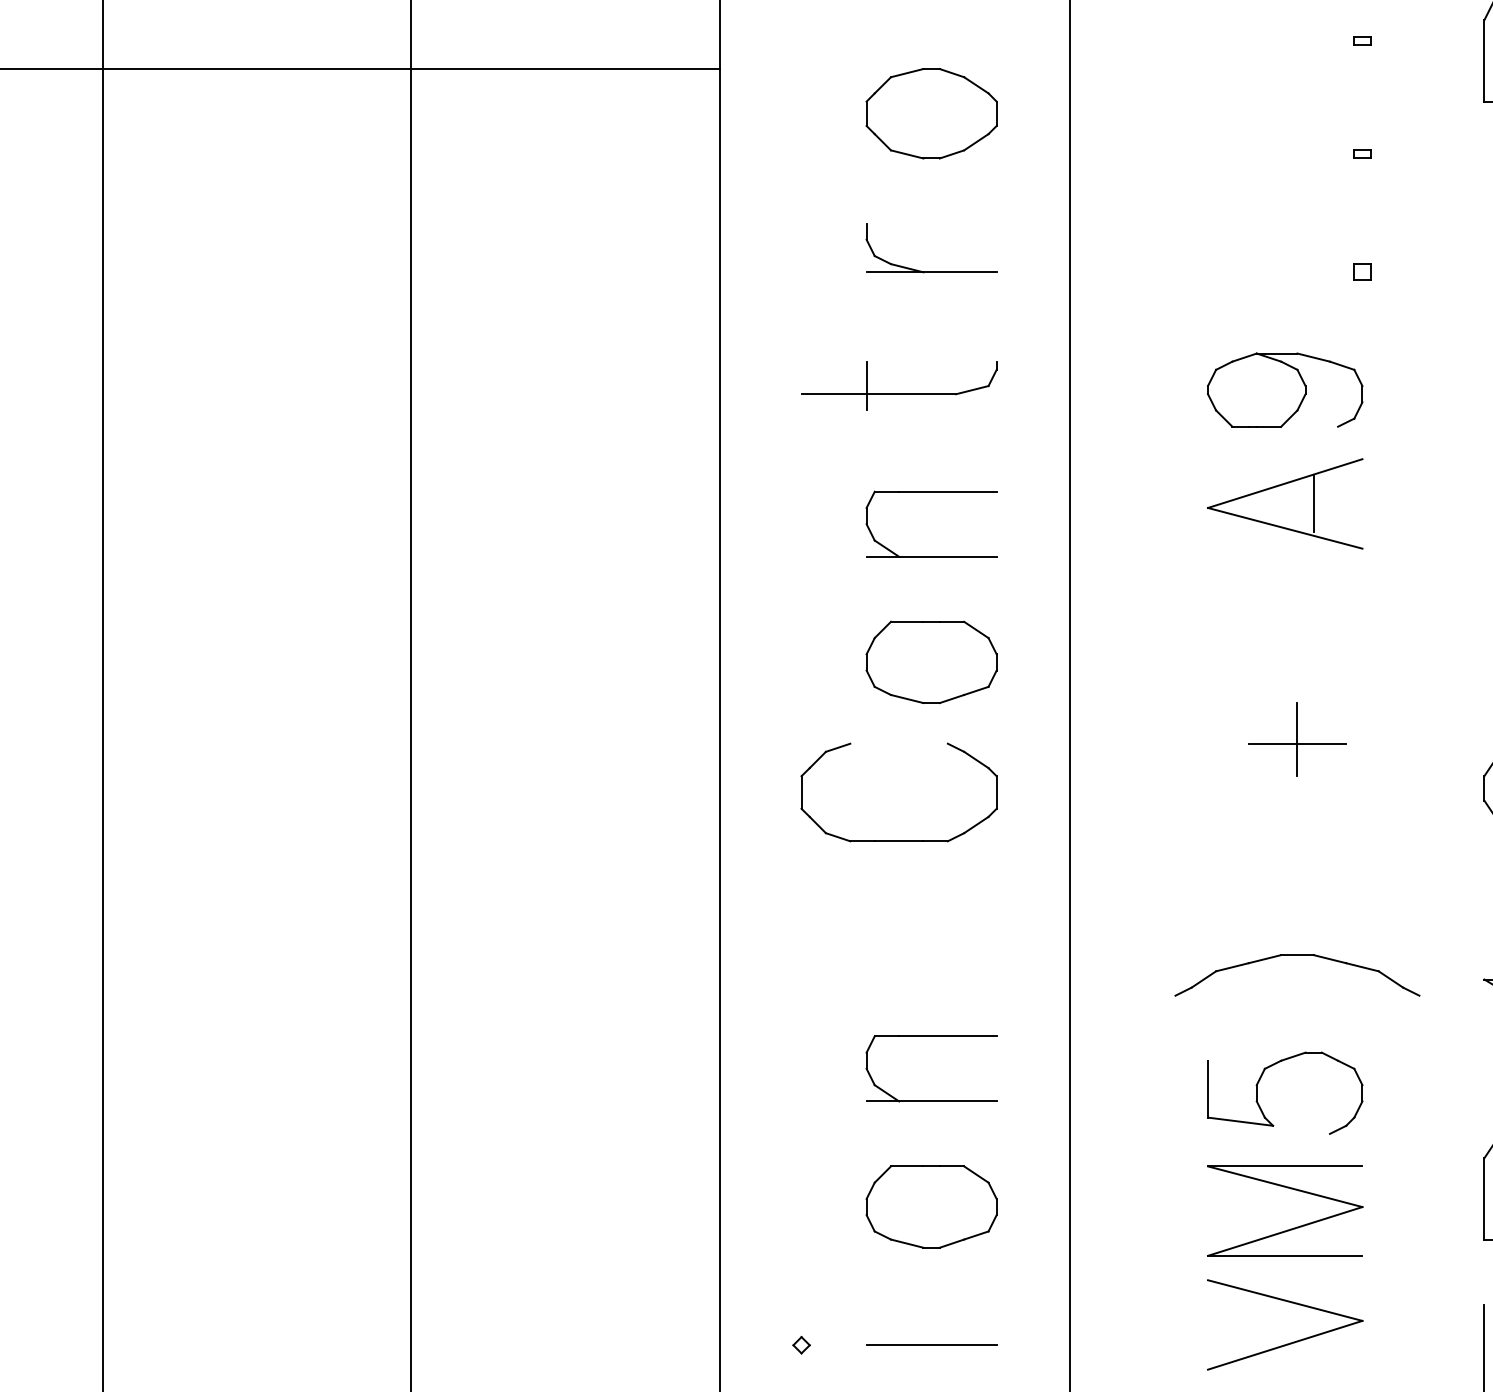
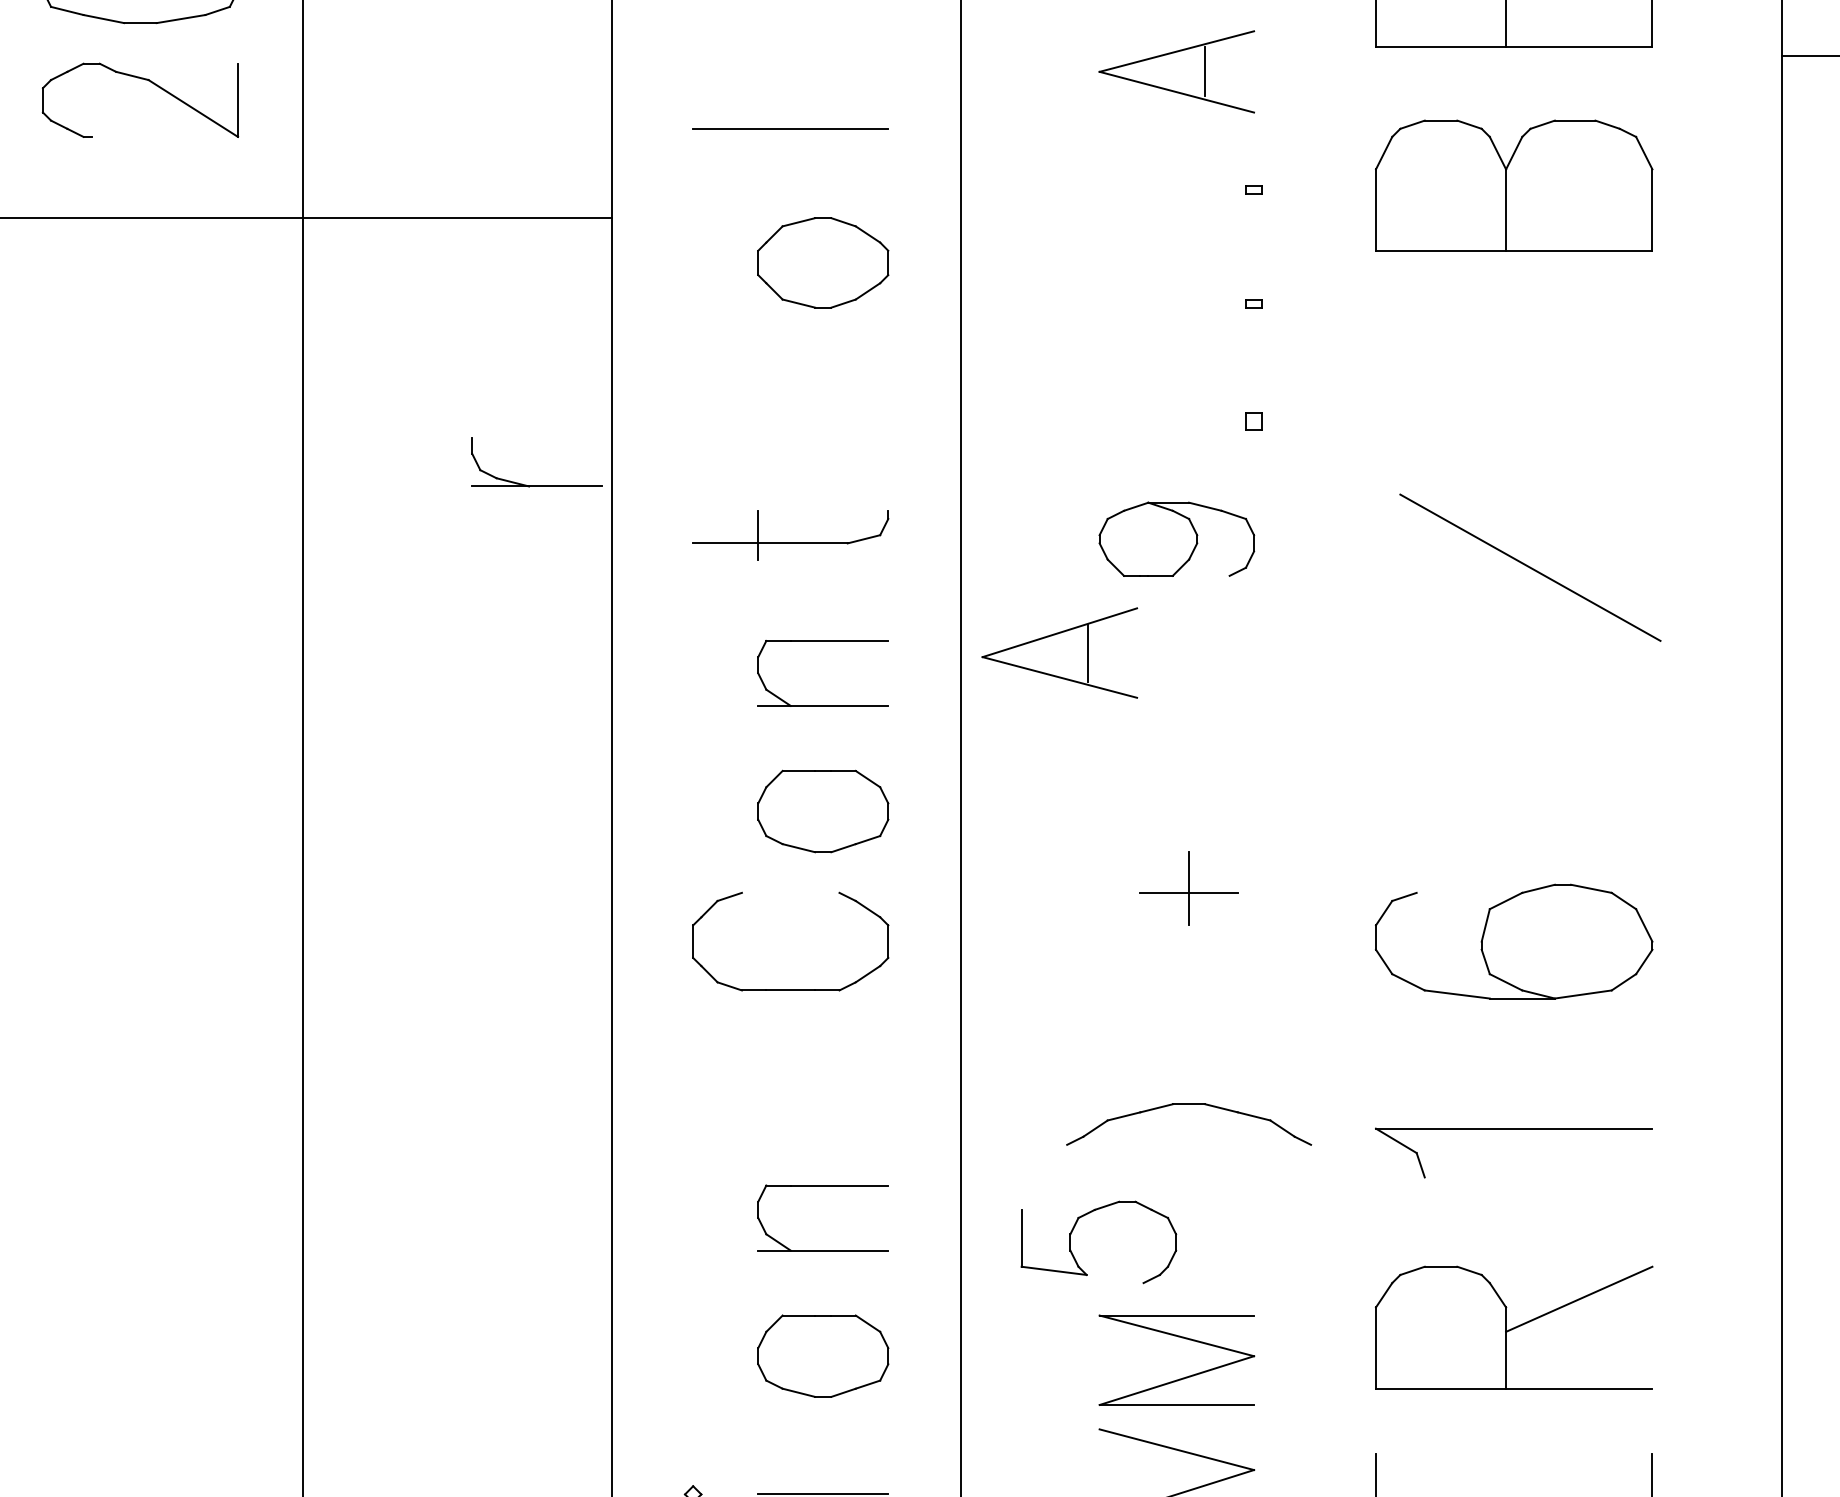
part: (930, 271) -> (536, 485), moved
part: (1284, 503) -> (1059, 652), moved
part: (1259, 1081) -> (1073, 1230), moved

